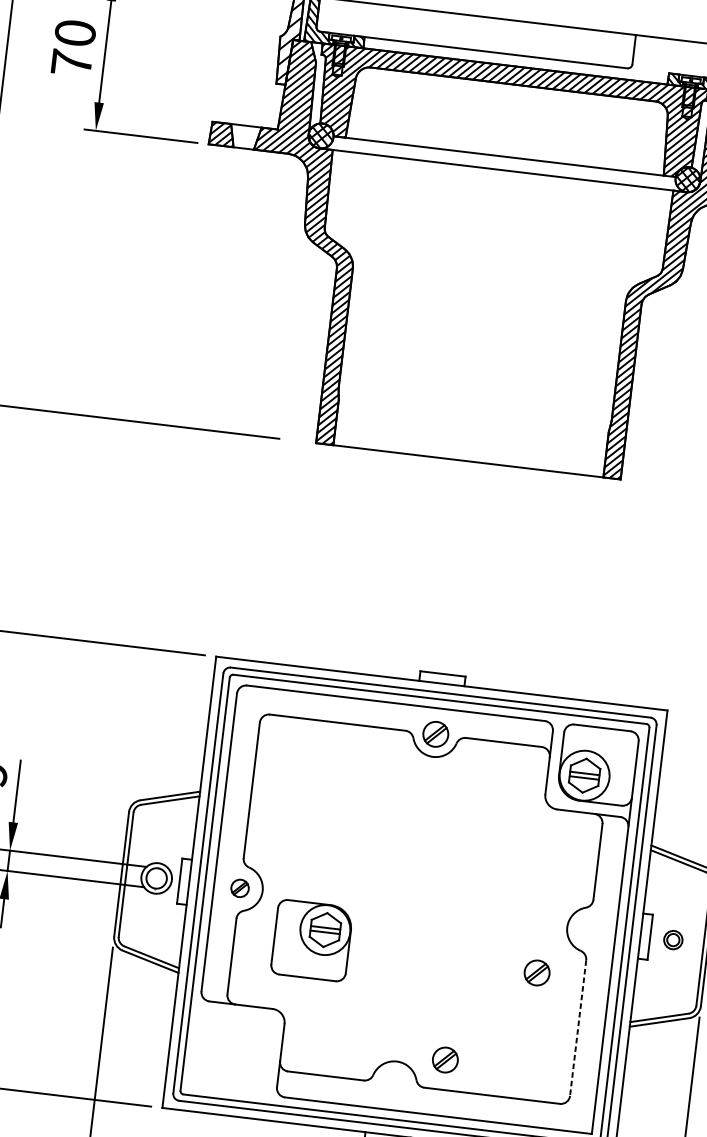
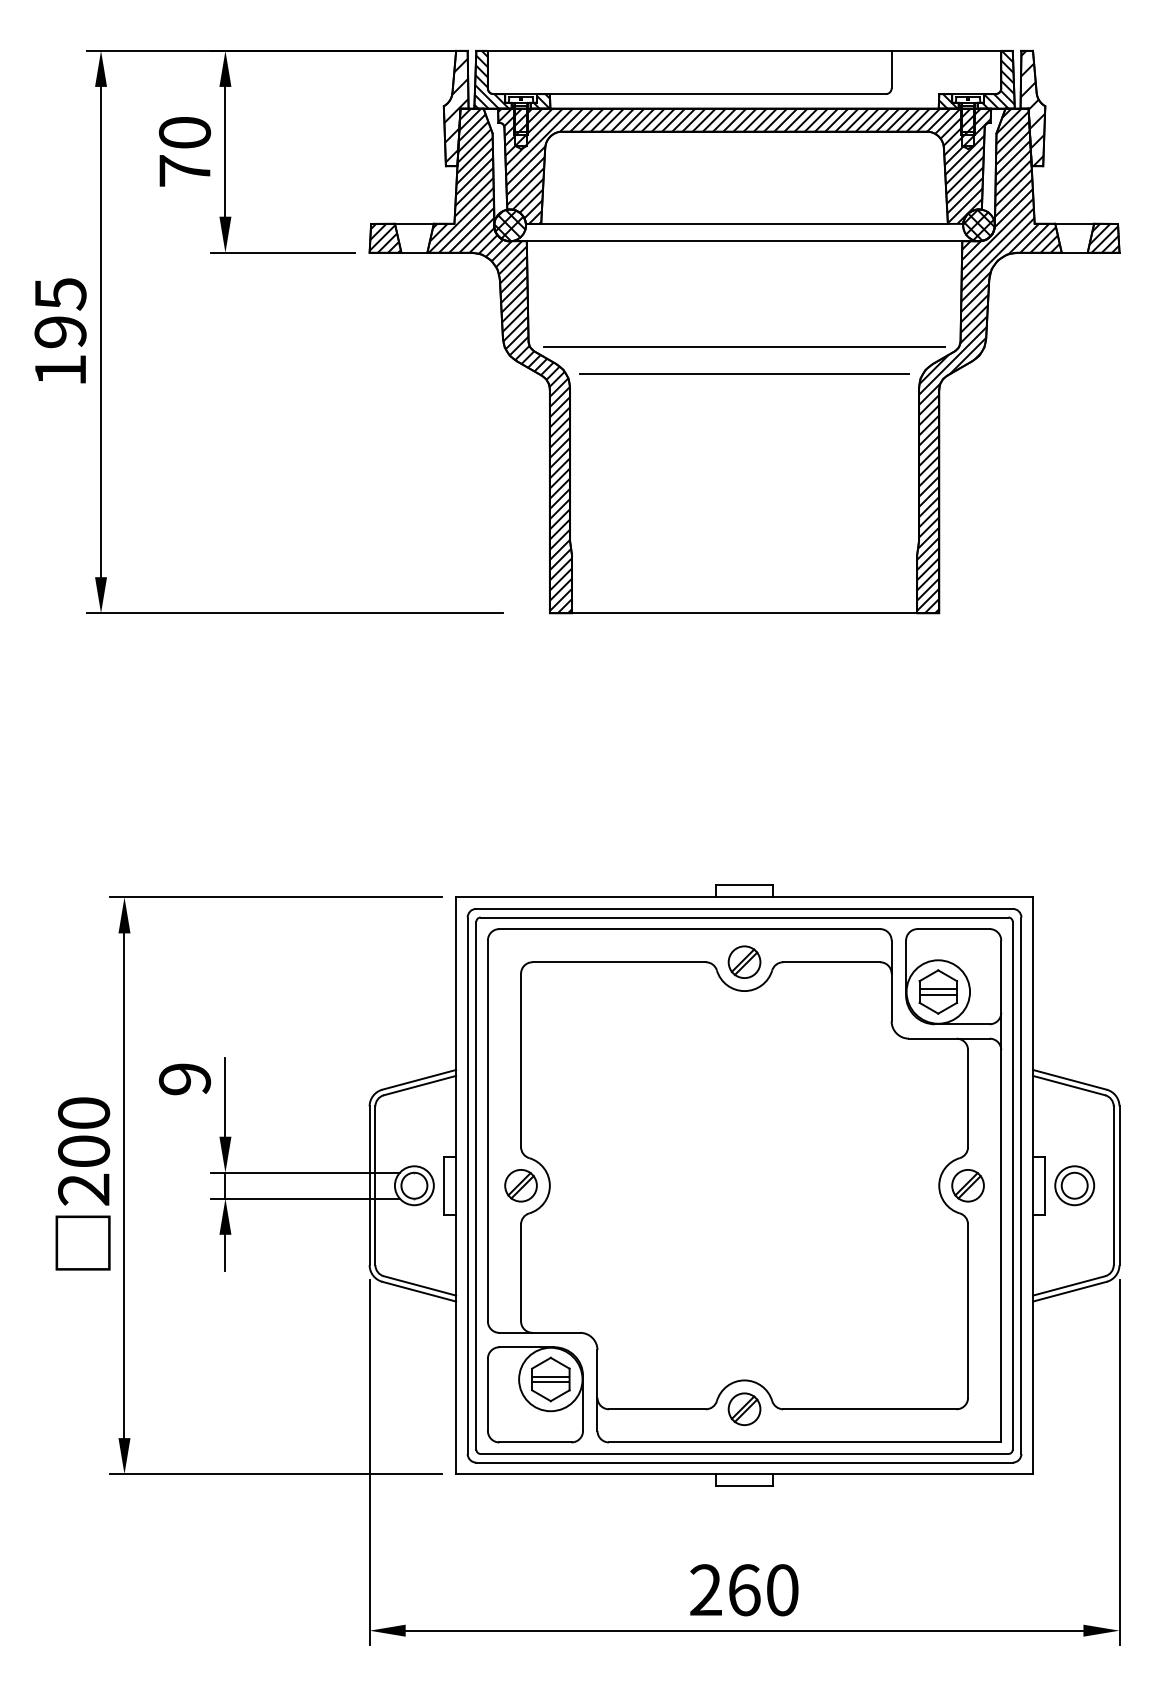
line: (493, 252) -> (744, 346), added
line: (490, 273) -> (744, 373), added
part: (239, 888) -> (520, 1185), size x1.43
part: (673, 939) -> (1074, 1185), size x1.67
part: (312, 940) -> (535, 1394), moved
part: (536, 972) -> (967, 1185), moved
line: (578, 1028) -> (968, 1311), dashed -> solid
part: (445, 1059) -> (744, 1408), moved

